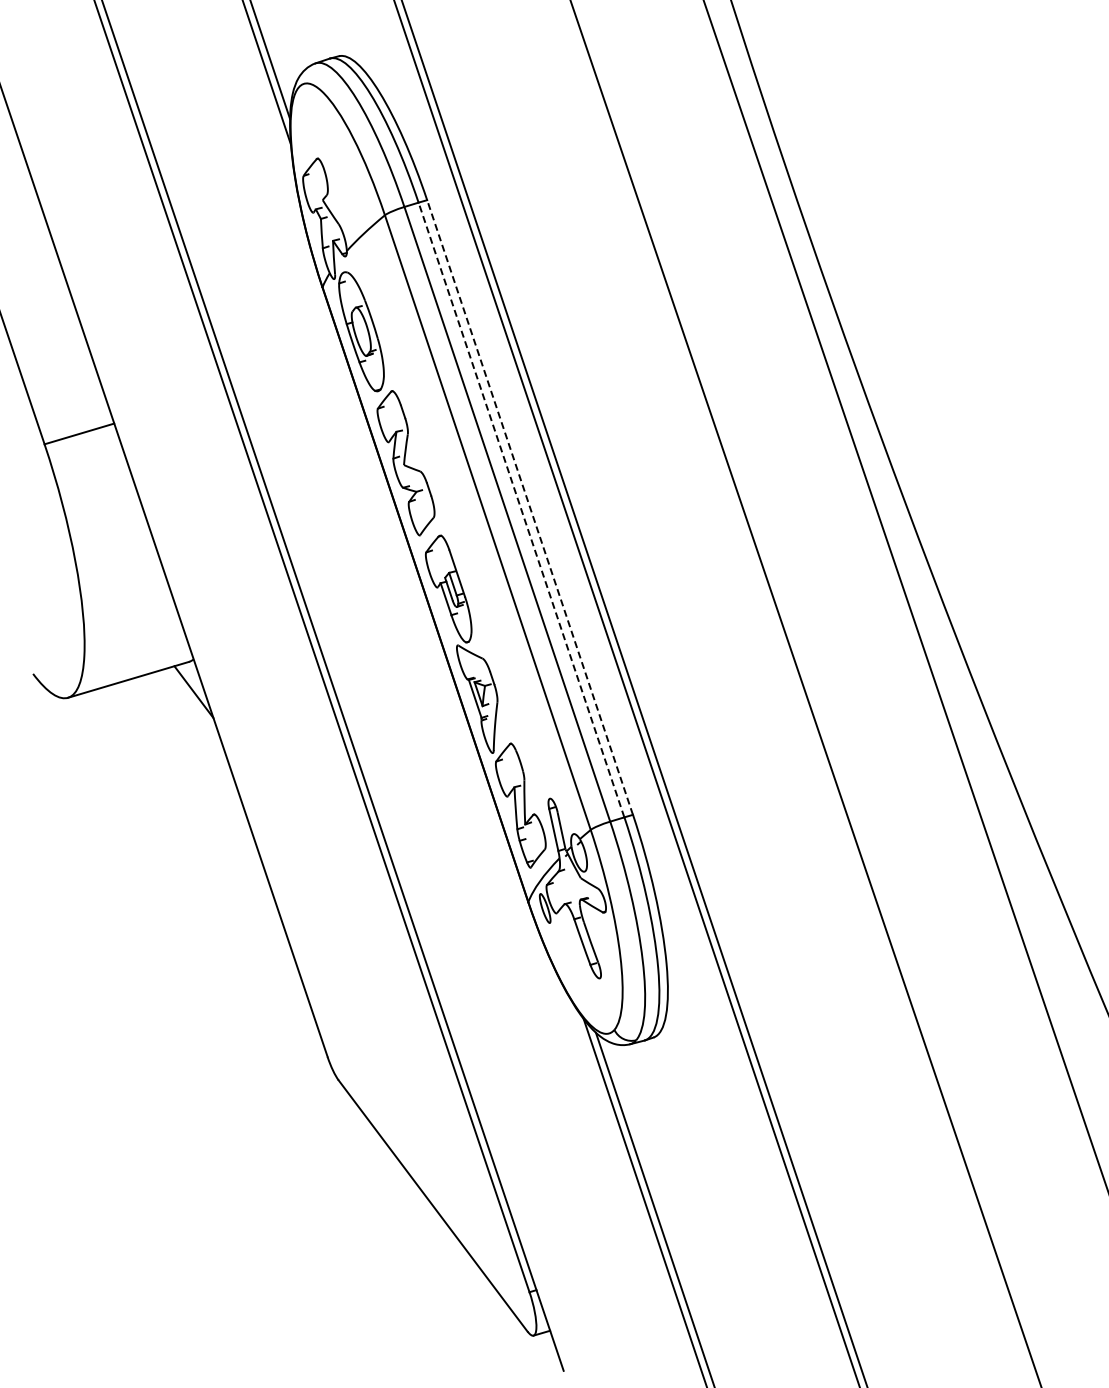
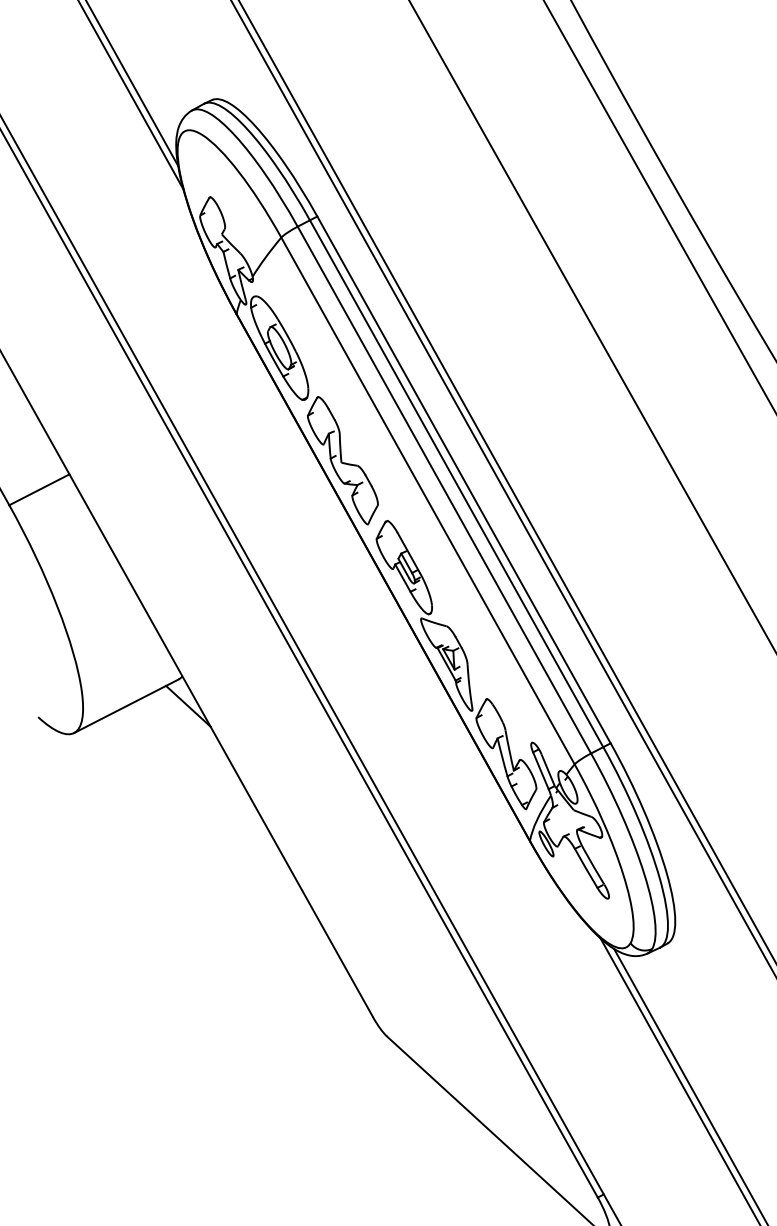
line: (529, 507) -> (463, 480), dashed -> solid
line: (521, 509) -> (456, 483), dashed -> solid

